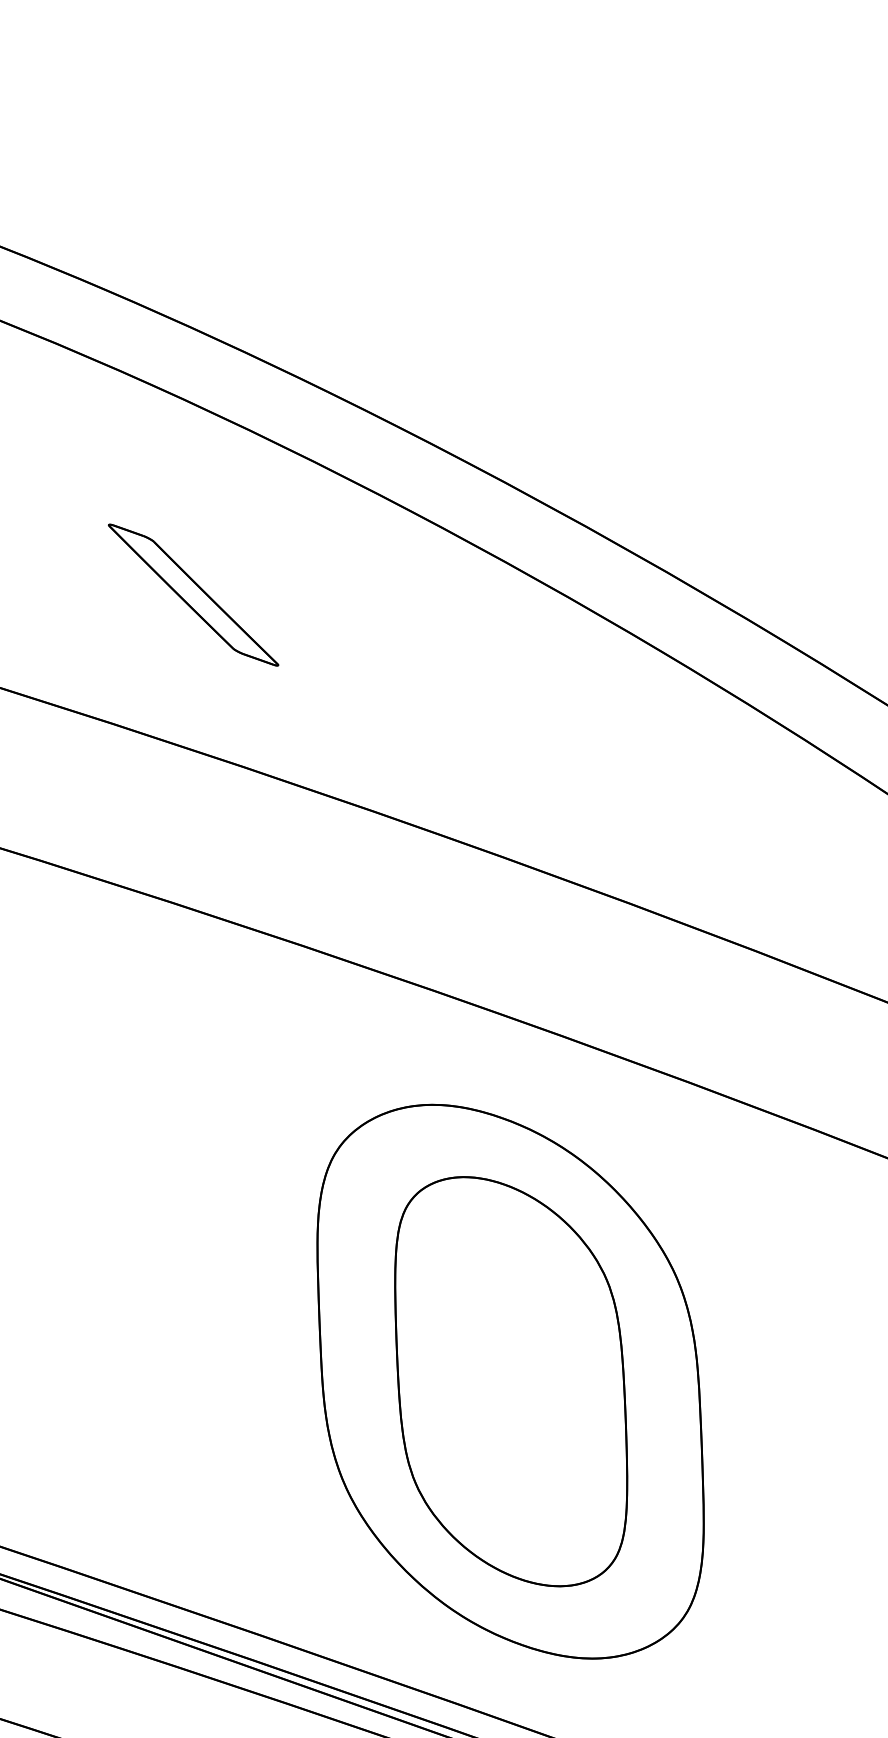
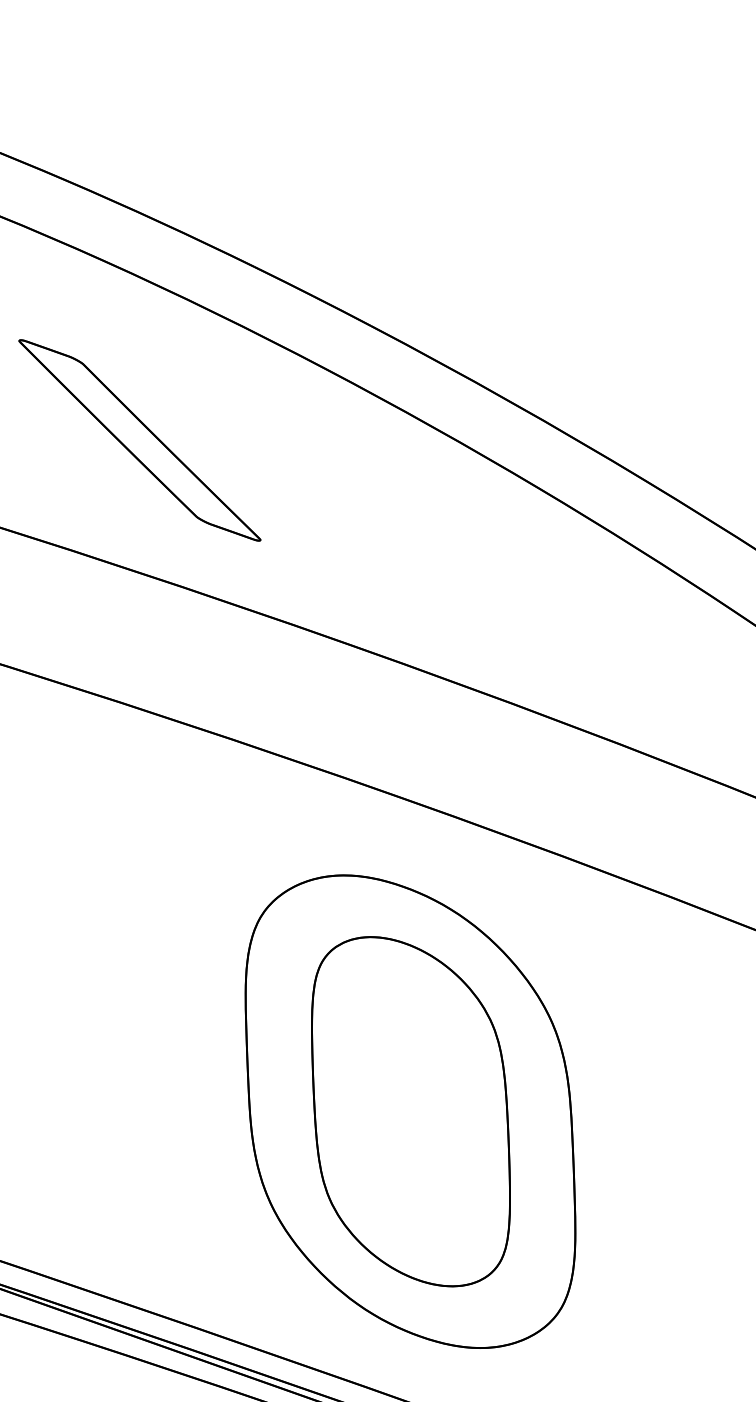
part: (193, 594) -> (139, 439), size x1.67

